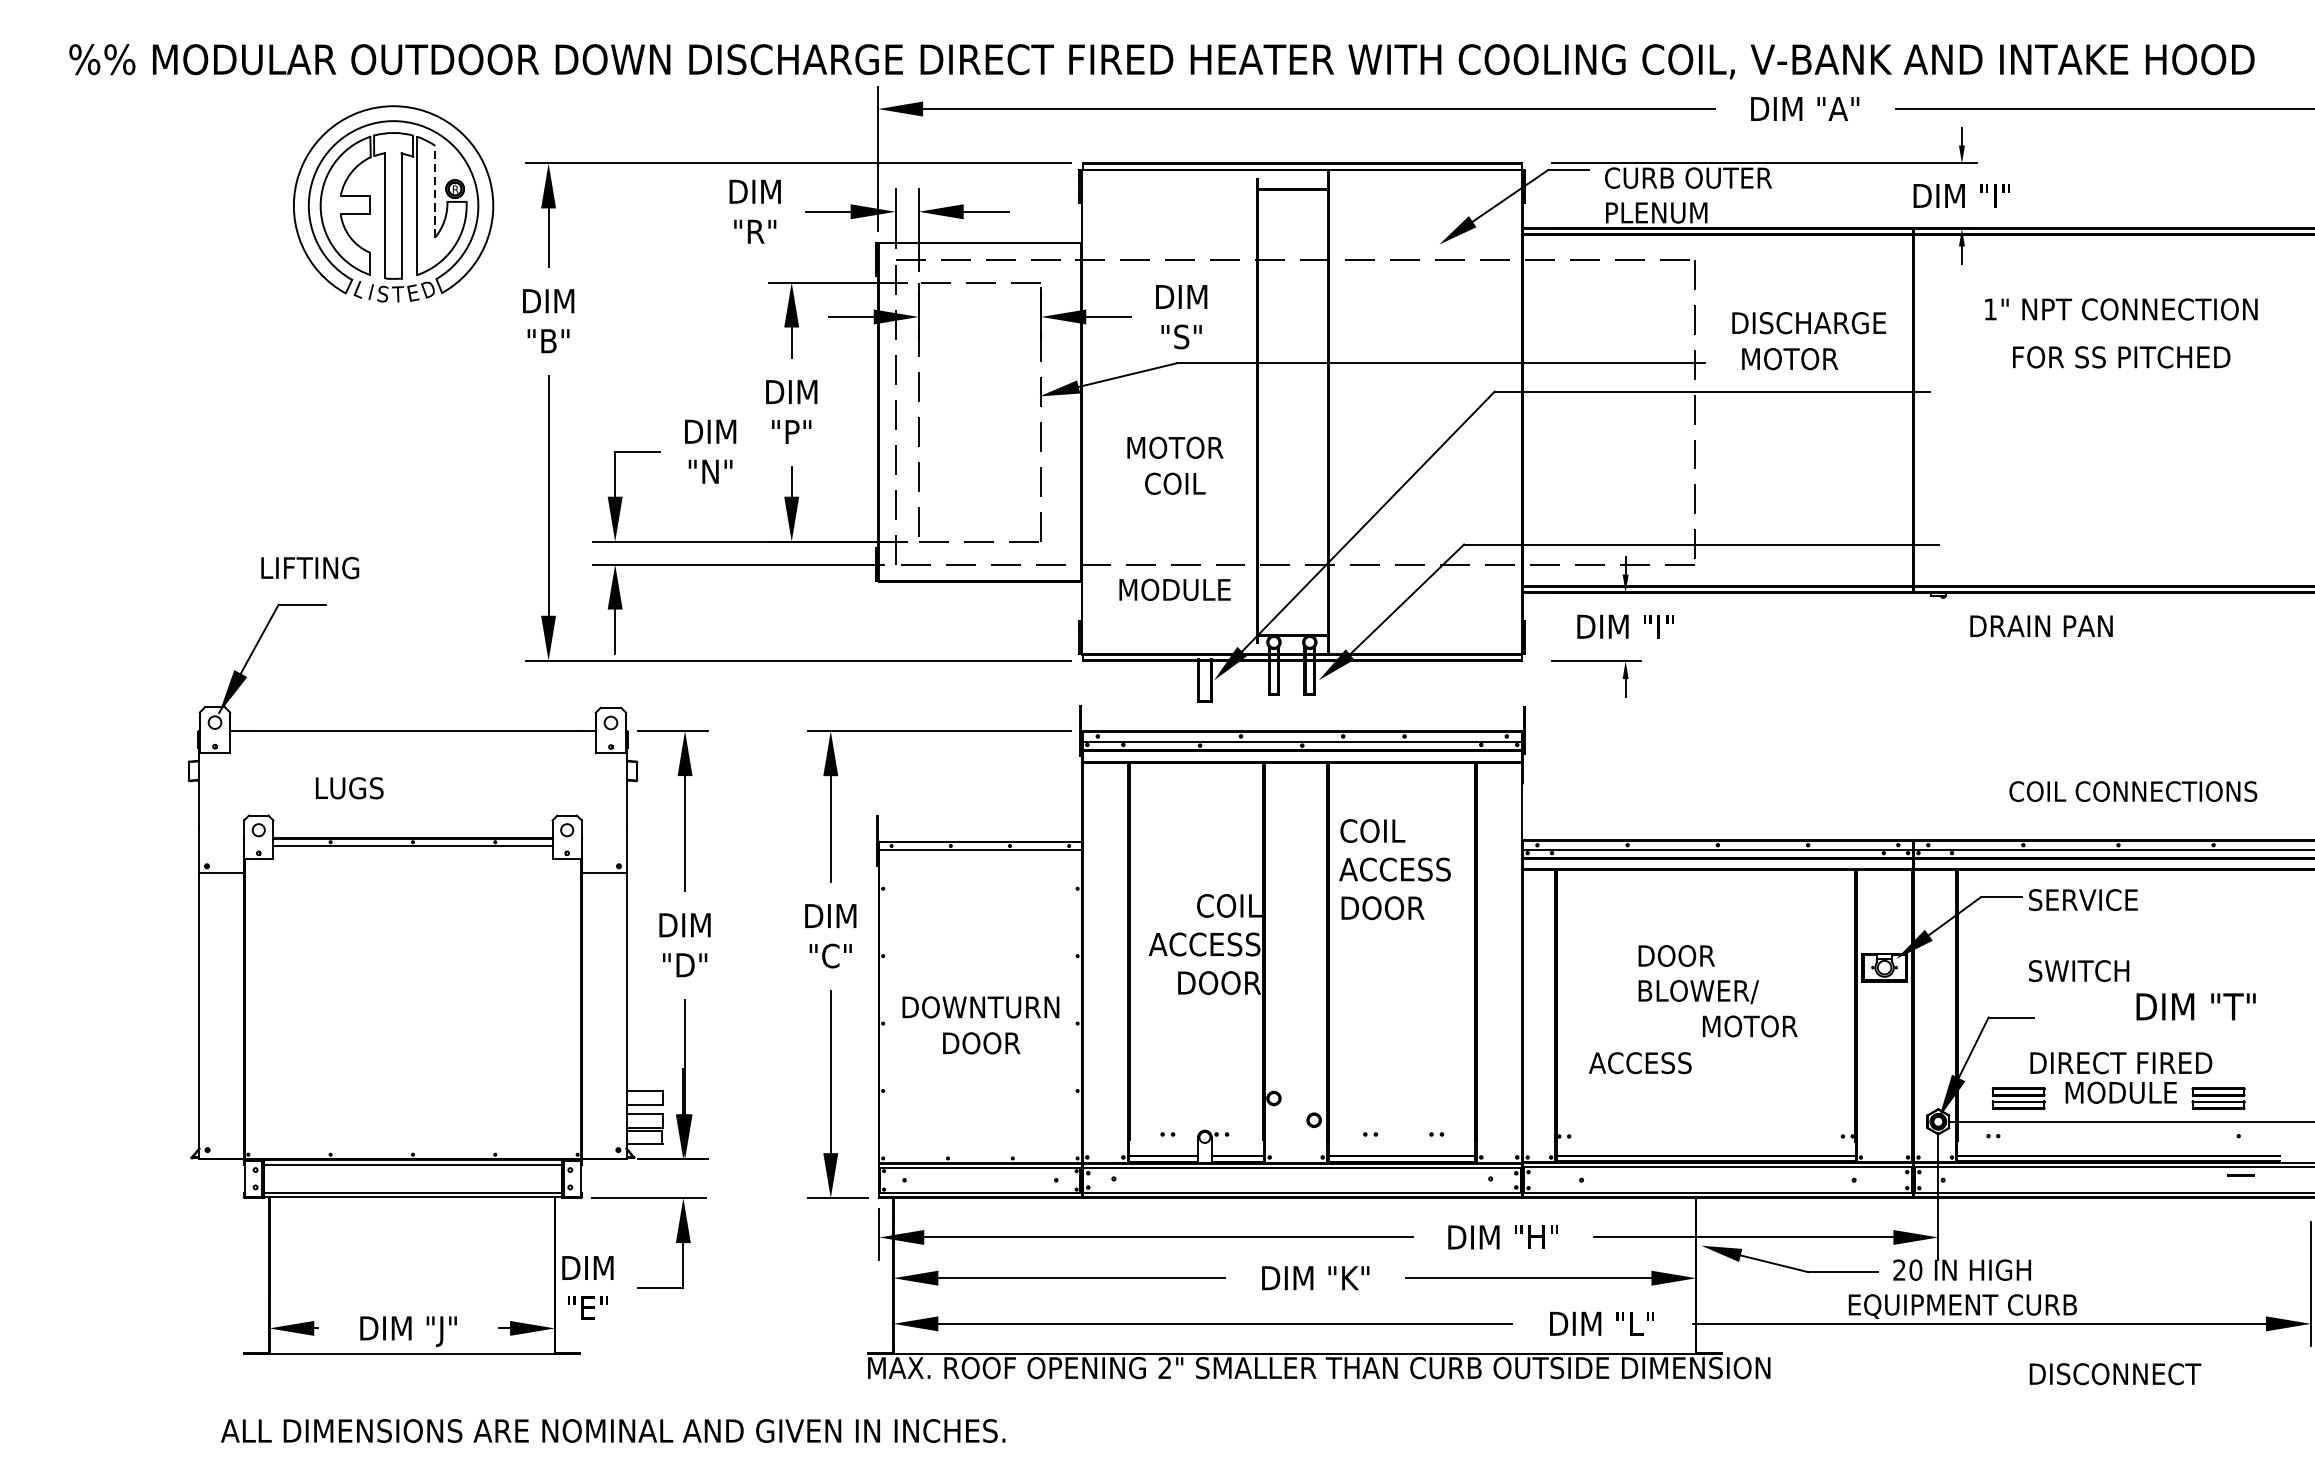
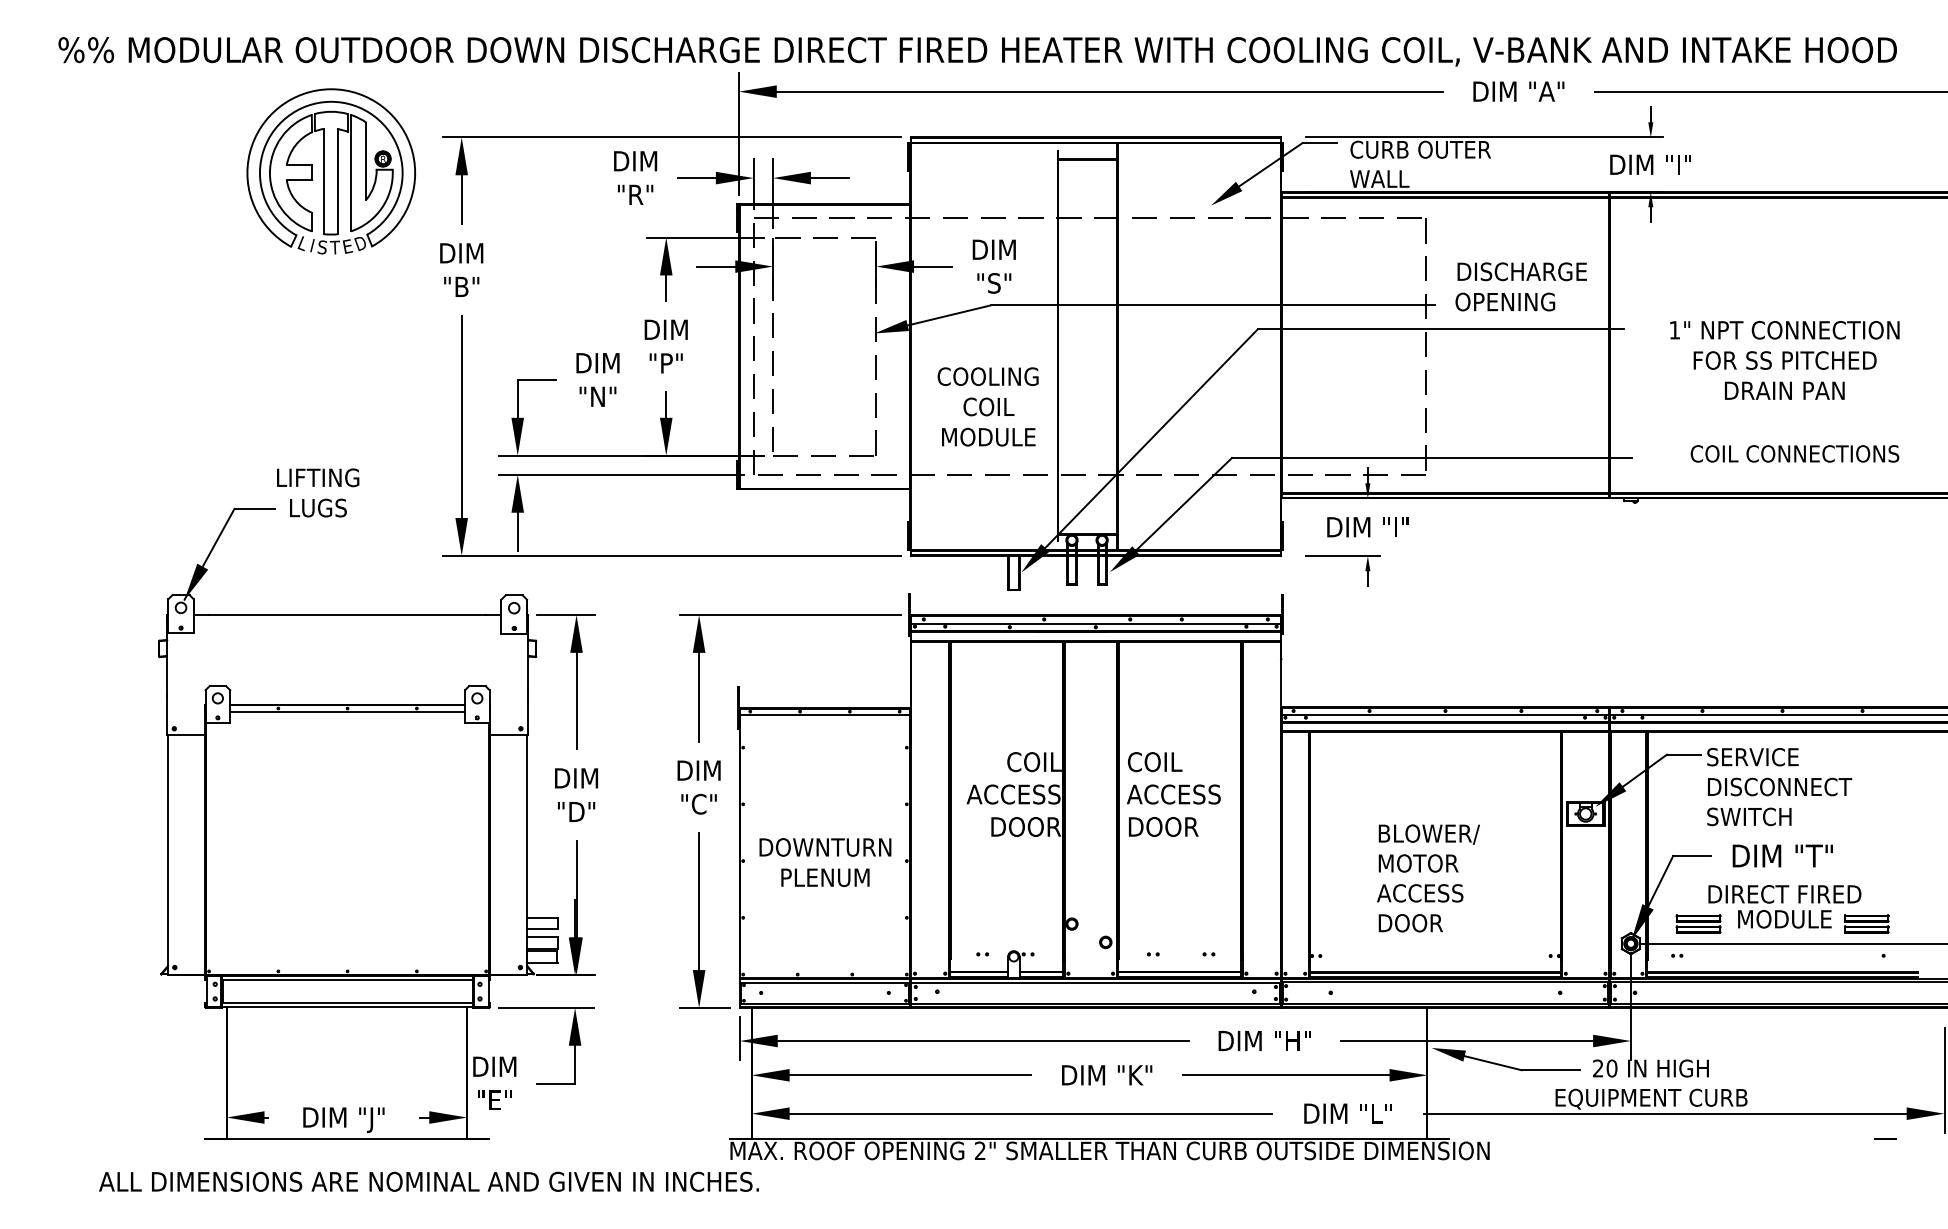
line: (435, 192) -> (366, 161), dashed -> solid
text: (1656, 213) -> (1393, 179), PLENUM -> WALL
text: (2120, 309) -> (1784, 330), moved
text: (2120, 357) -> (1784, 360), moved
text: (1789, 358) -> (1505, 301), MOTOR -> OPENING
text: (1173, 447) -> (987, 376), MOTOR -> COOLING
text: (310, 567) -> (318, 477), moved
text: (1174, 589) -> (988, 436), moved
text: (2041, 625) -> (1784, 390), moved
text: (349, 787) -> (318, 507), moved
text: (2132, 791) -> (1794, 453), moved
text: (1394, 869) -> (1173, 794), moved
text: (1676, 956) -> (1410, 923), moved
text: (2195, 1006) -> (1782, 855), moved
text: (1750, 1026) -> (1418, 863), moved
text: (980, 1043) -> (825, 877), DOOR -> PLENUM
text: (1640, 1063) -> (1420, 893), moved
line: (2240, 1175) -> (1885, 1138), moved
text: (2116, 1373) -> (1780, 786), moved
text: (612, 1430) -> (428, 1181), moved

